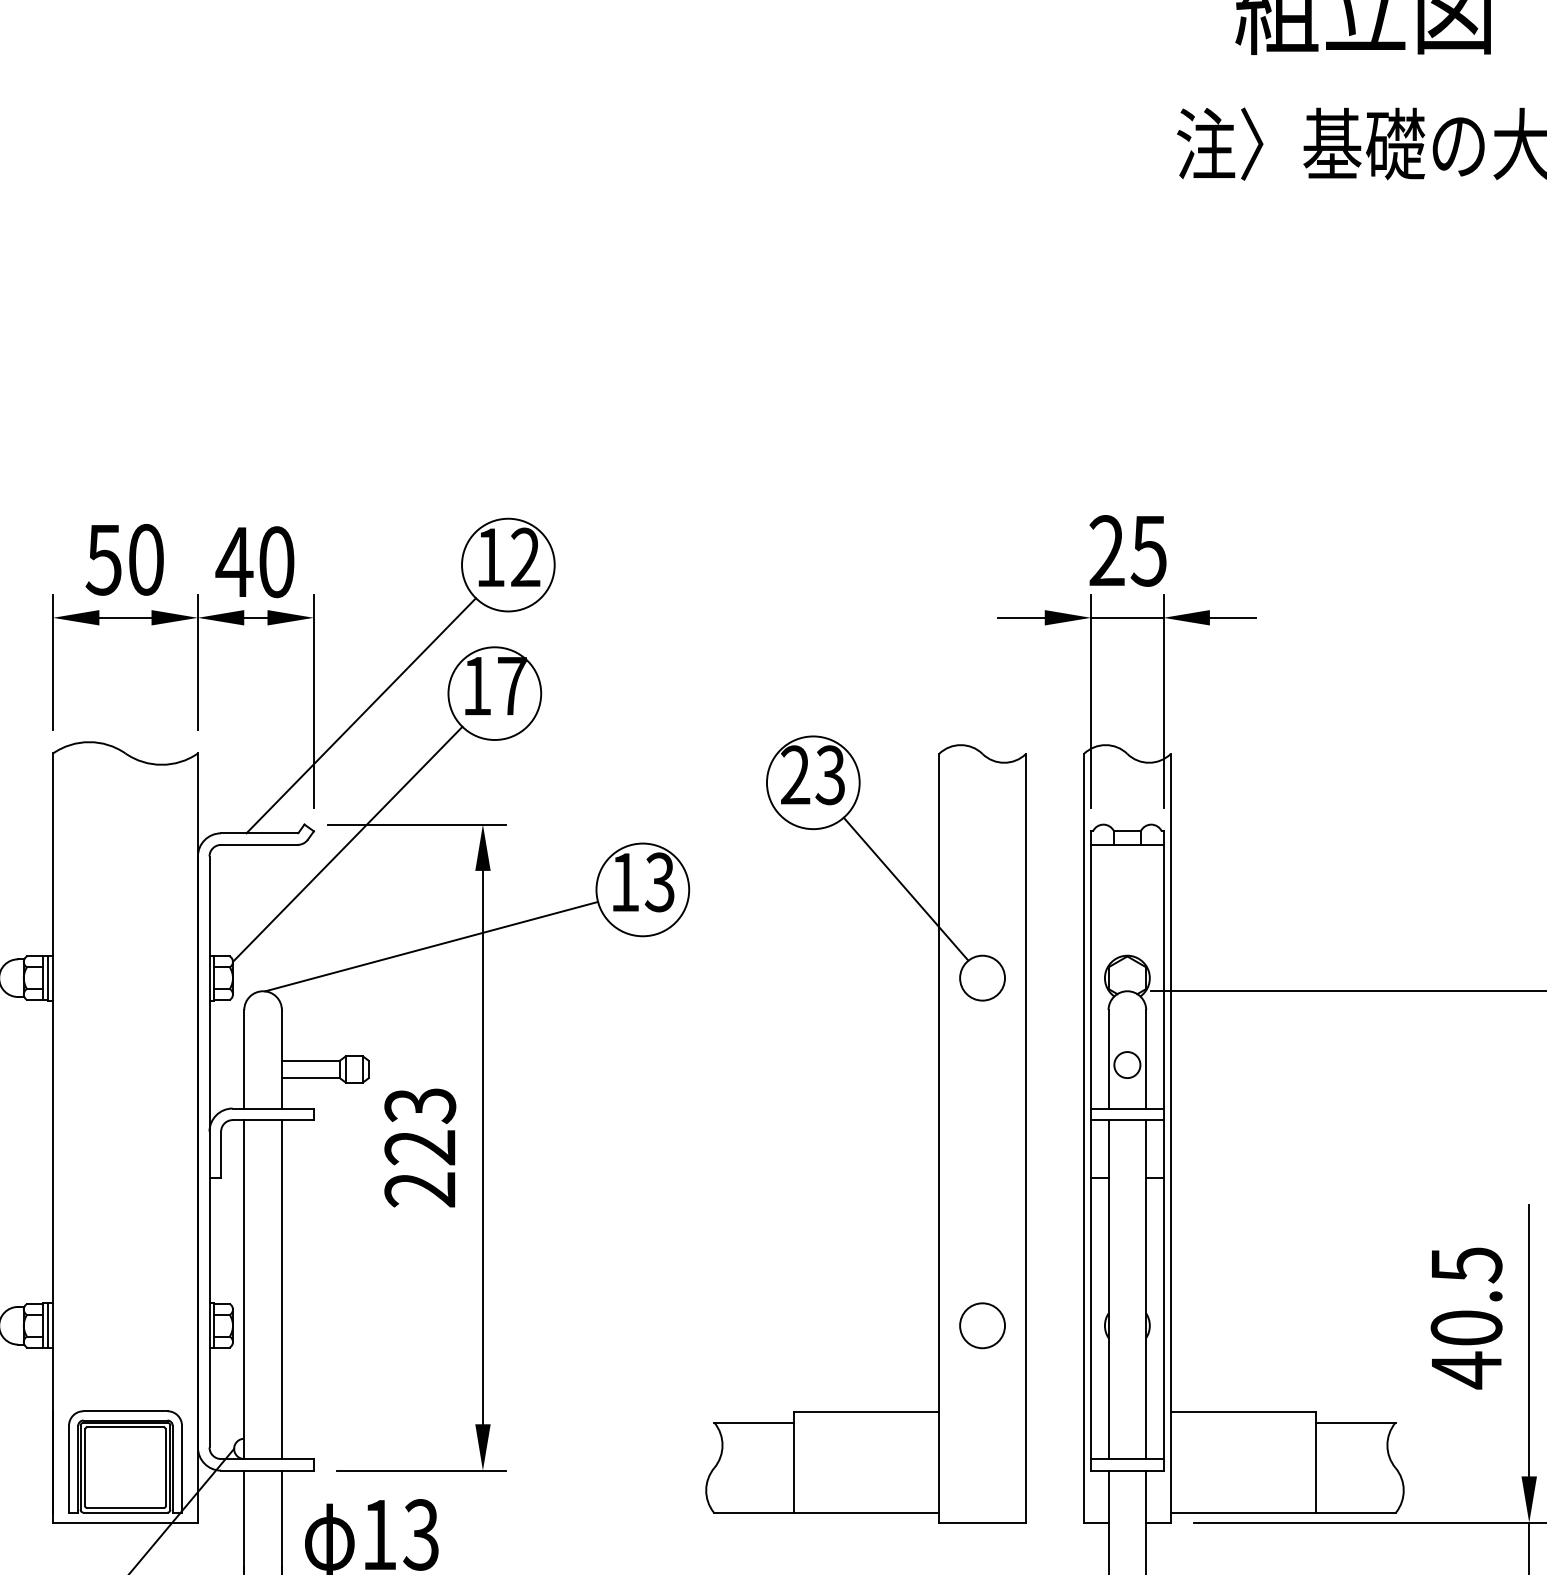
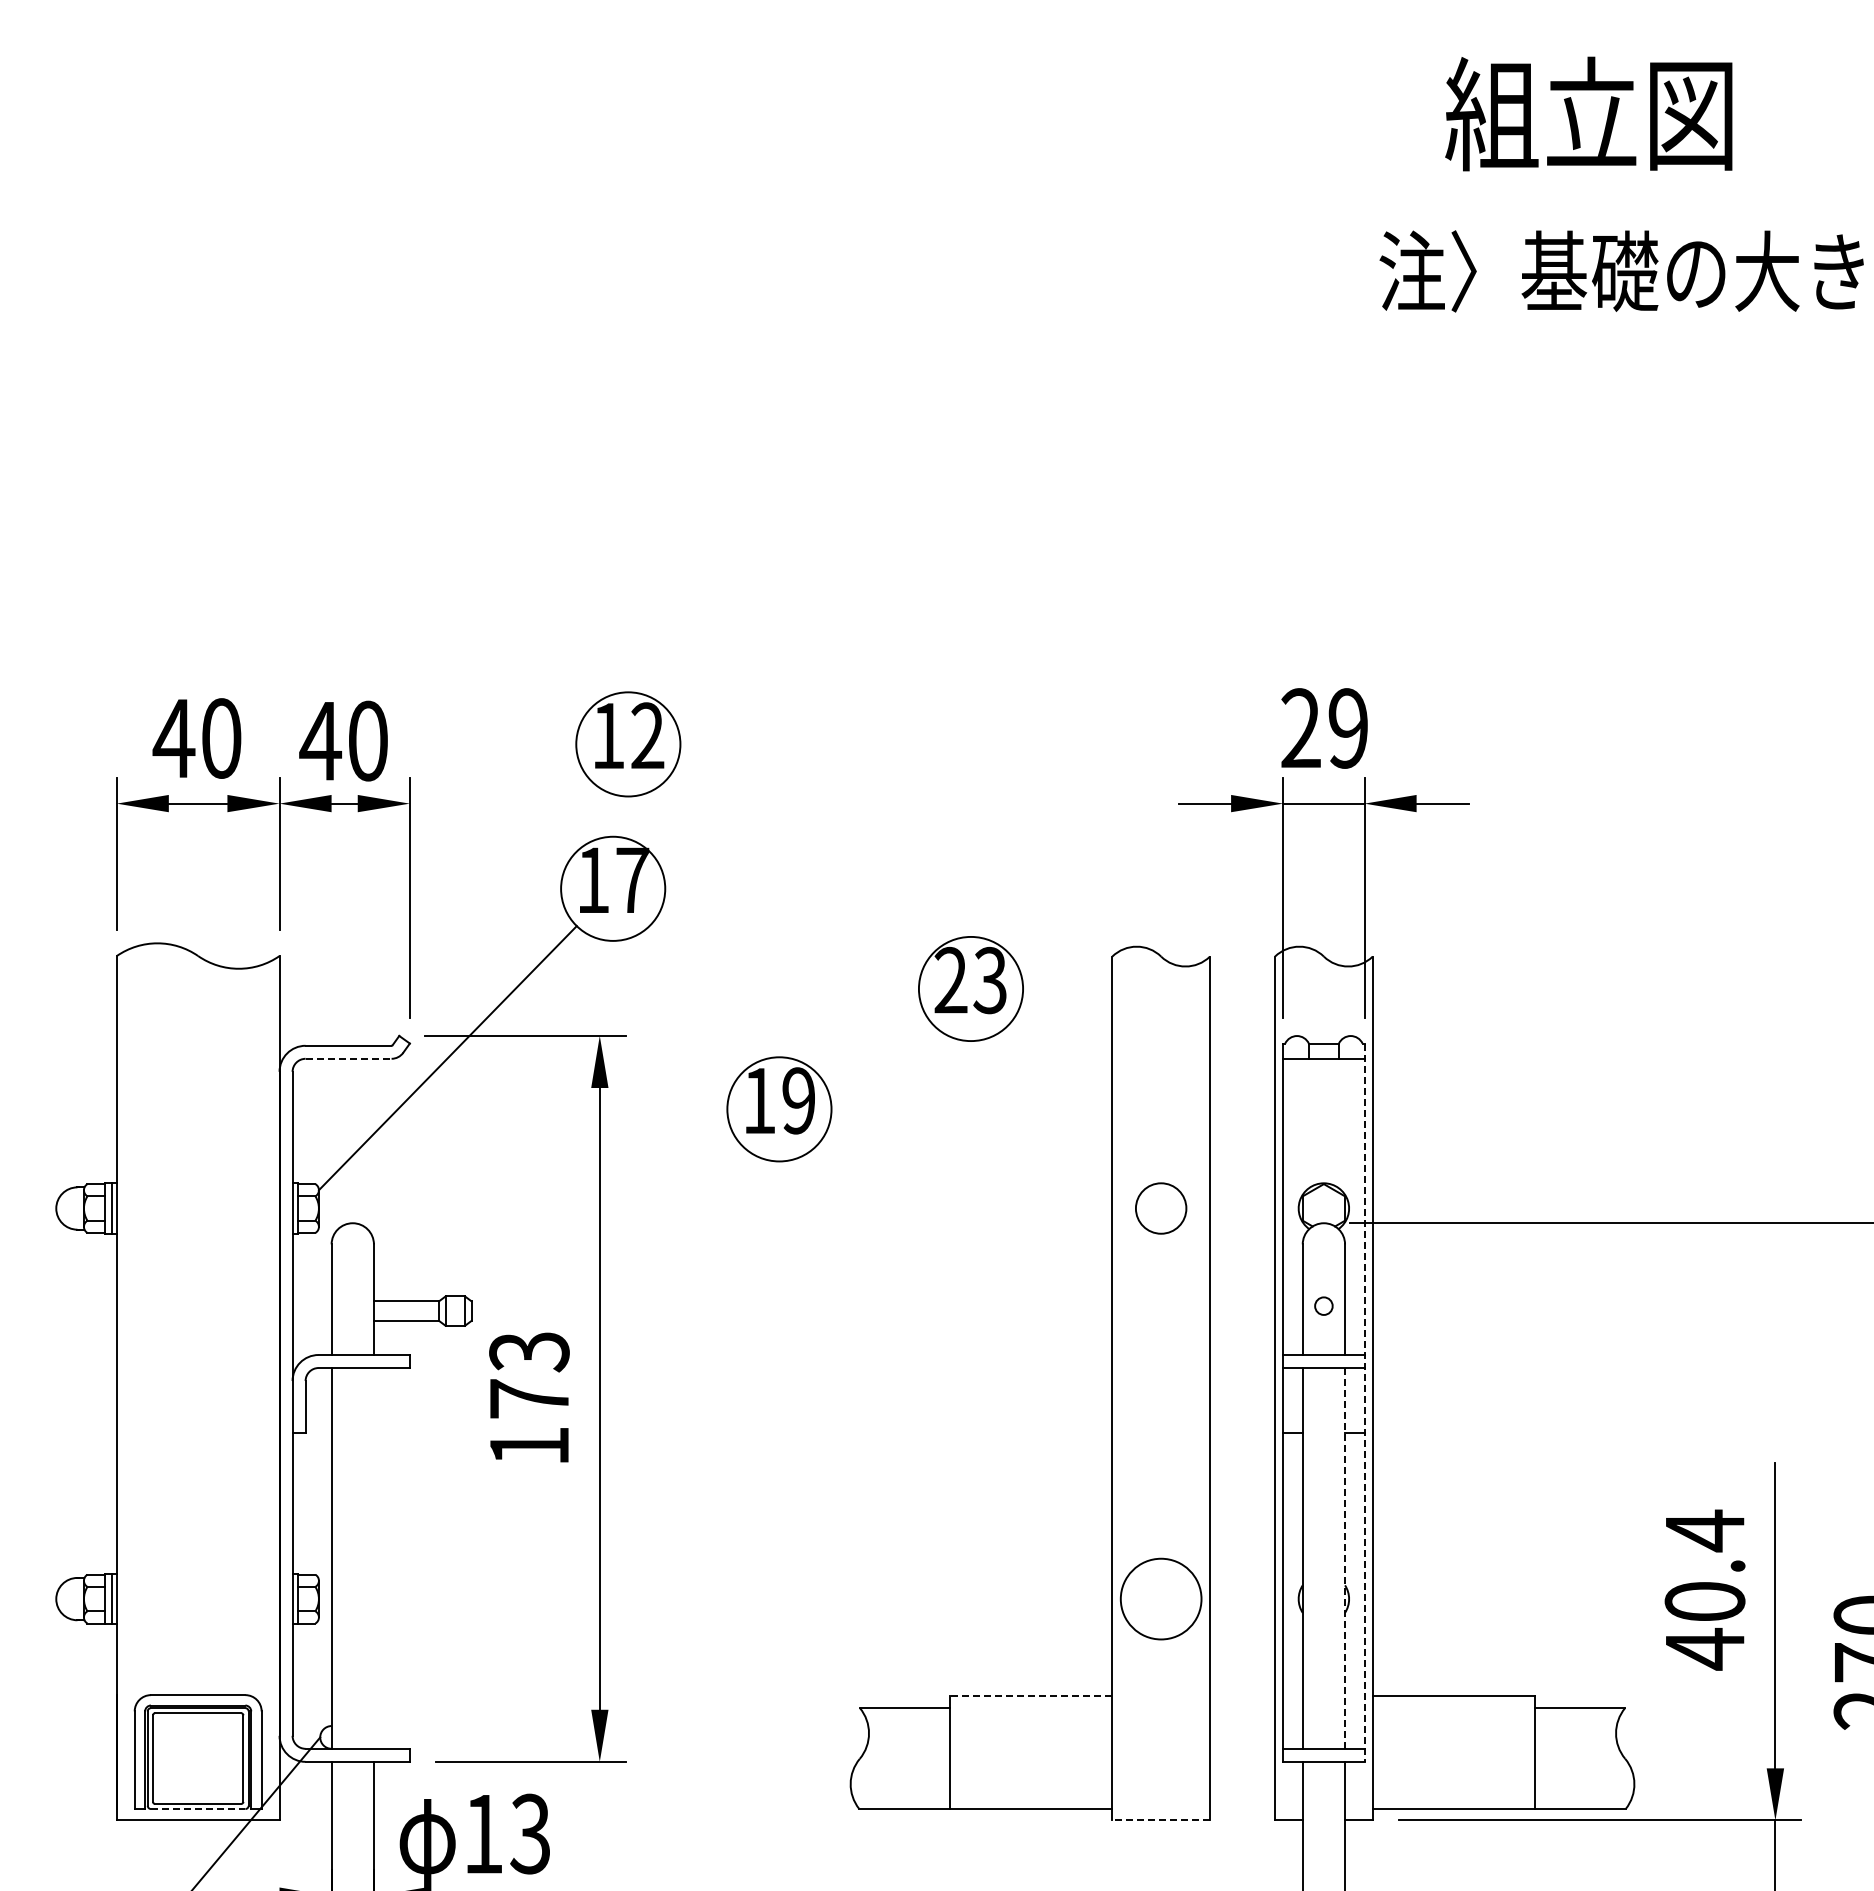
text: (1148, 550) -> (1347, 728), 25 -> 29
text: (103, 559) -> (173, 738), 50 -> 40
line: (360, 715) -> (462, 913), removed
line: (259, 844) -> (348, 1058), solid -> dashed
text: (658, 882) -> (797, 1100), 13 -> 19
line: (906, 889) -> (1075, 1108), removed
line: (431, 946) -> (542, 1172), removed
circle: (1127, 1064) -> (1323, 1305), size x0.6
line: (1163, 1151) -> (1364, 1403), solid -> dashed
text: (419, 1168) -> (528, 1422), 223 -> 173
text: (1467, 1264) -> (1705, 1530), 40.5 -> 40.4
line: (281, 1289) -> (373, 1558), removed
line: (1146, 1289) -> (1345, 1558), solid -> dashed
circle: (981, 1325) -> (1160, 1598), size x1.6
line: (866, 1411) -> (1030, 1695), solid -> dashed
line: (125, 1513) -> (198, 1809), solid -> dashed
line: (982, 1522) -> (1161, 1820), solid -> dashed

